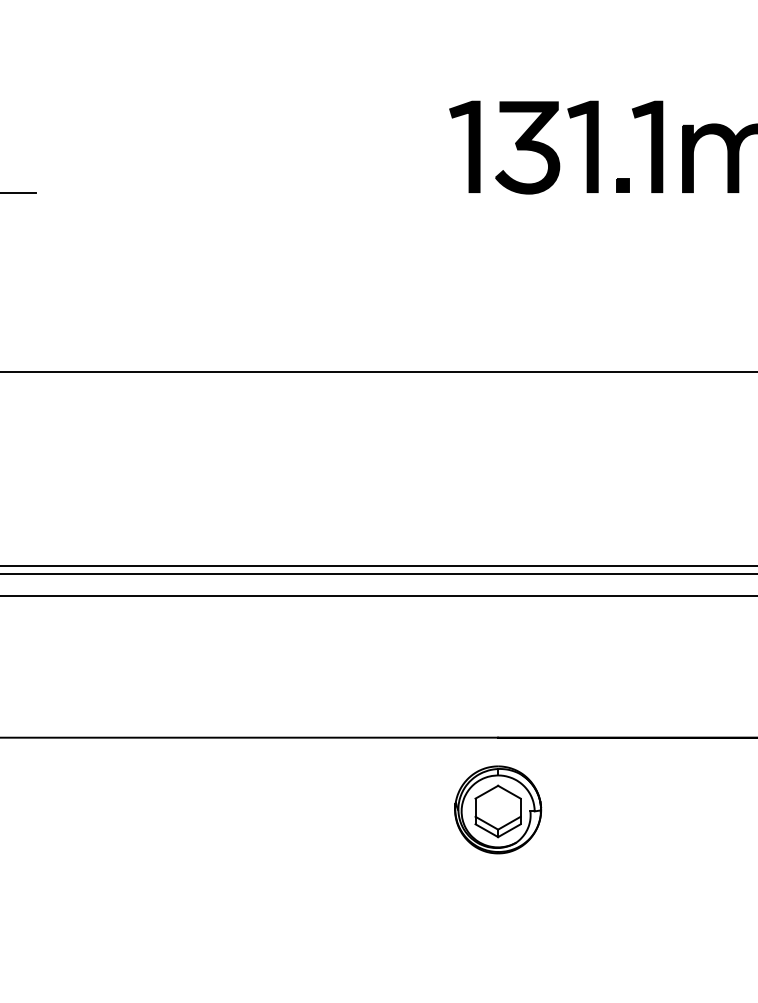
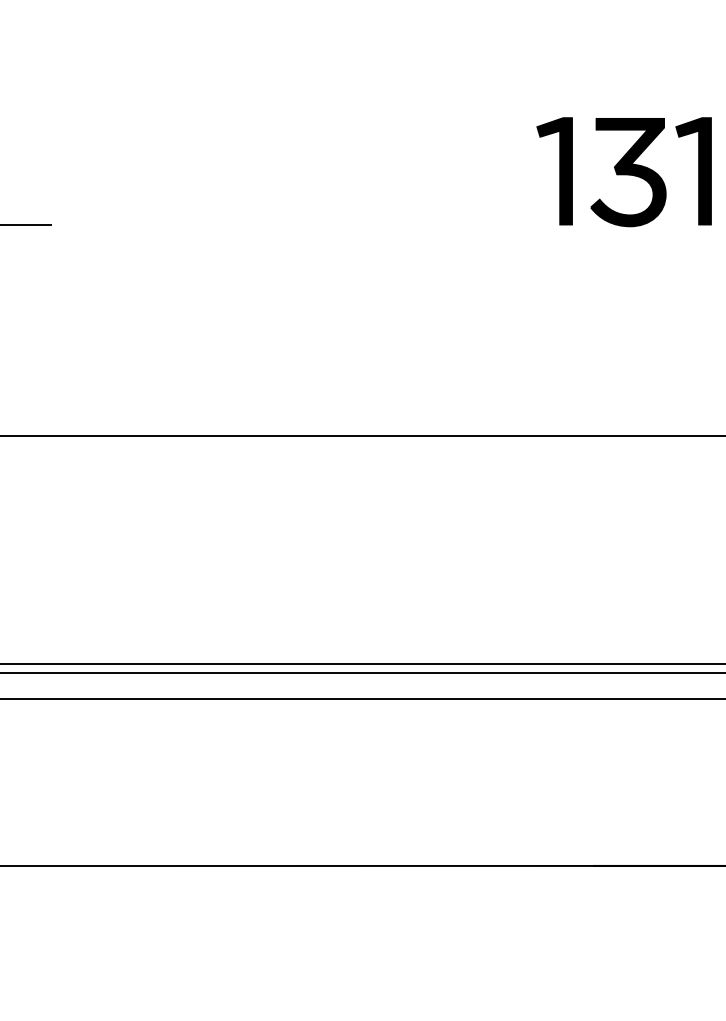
part: (498, 809) -> (594, 950), removed

